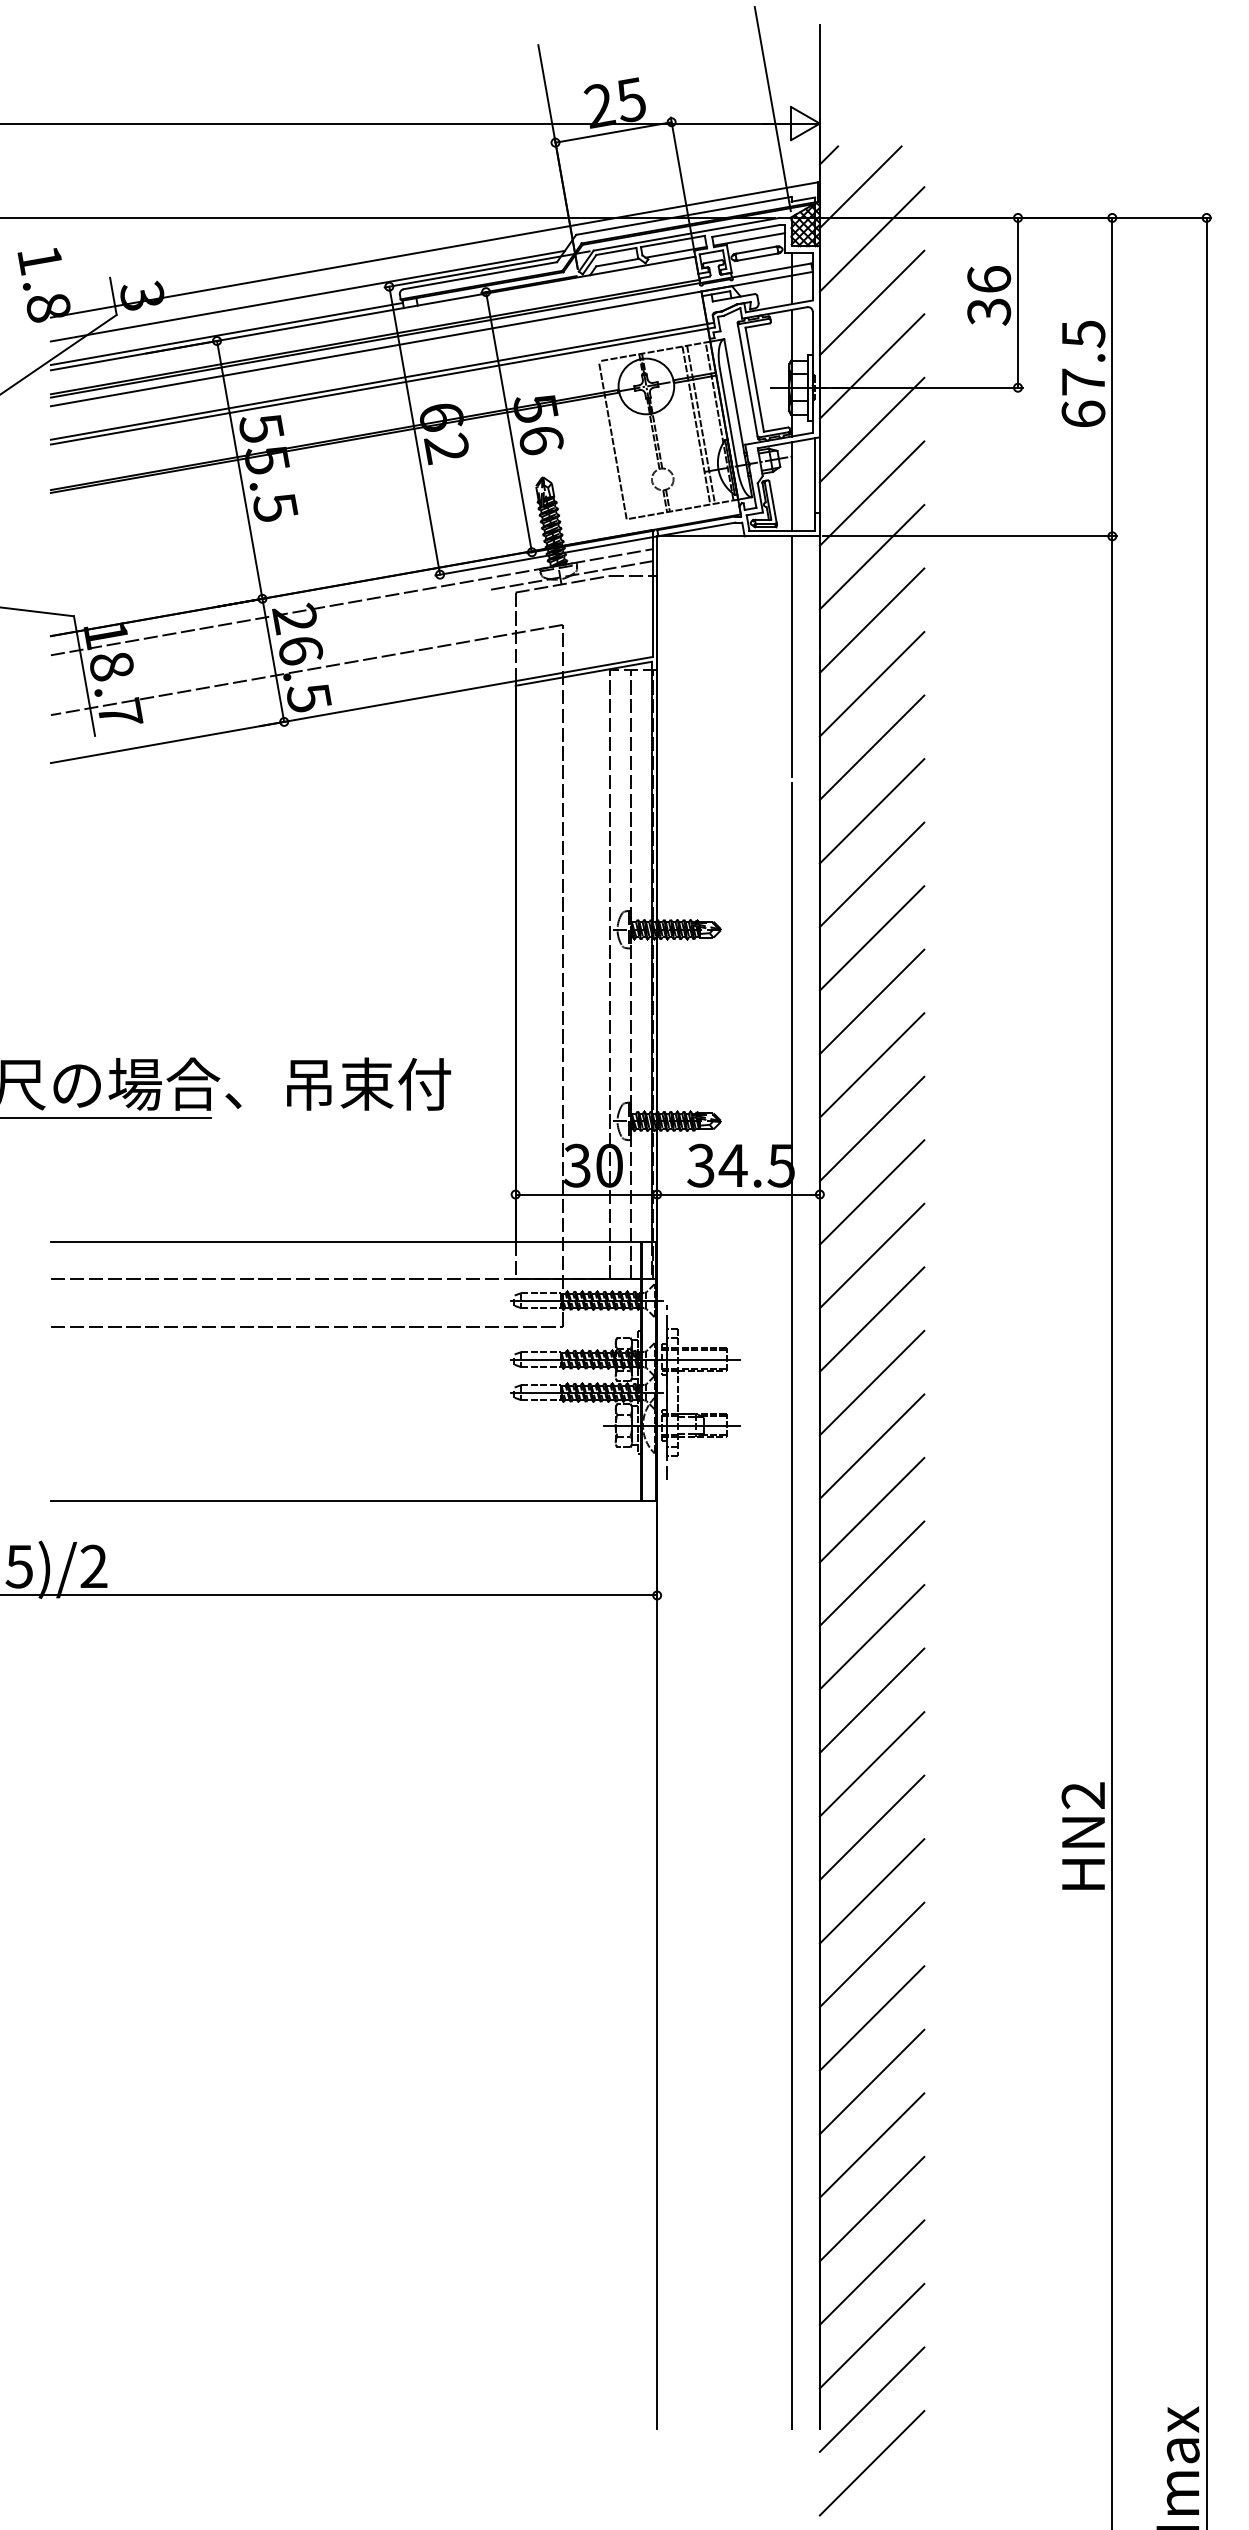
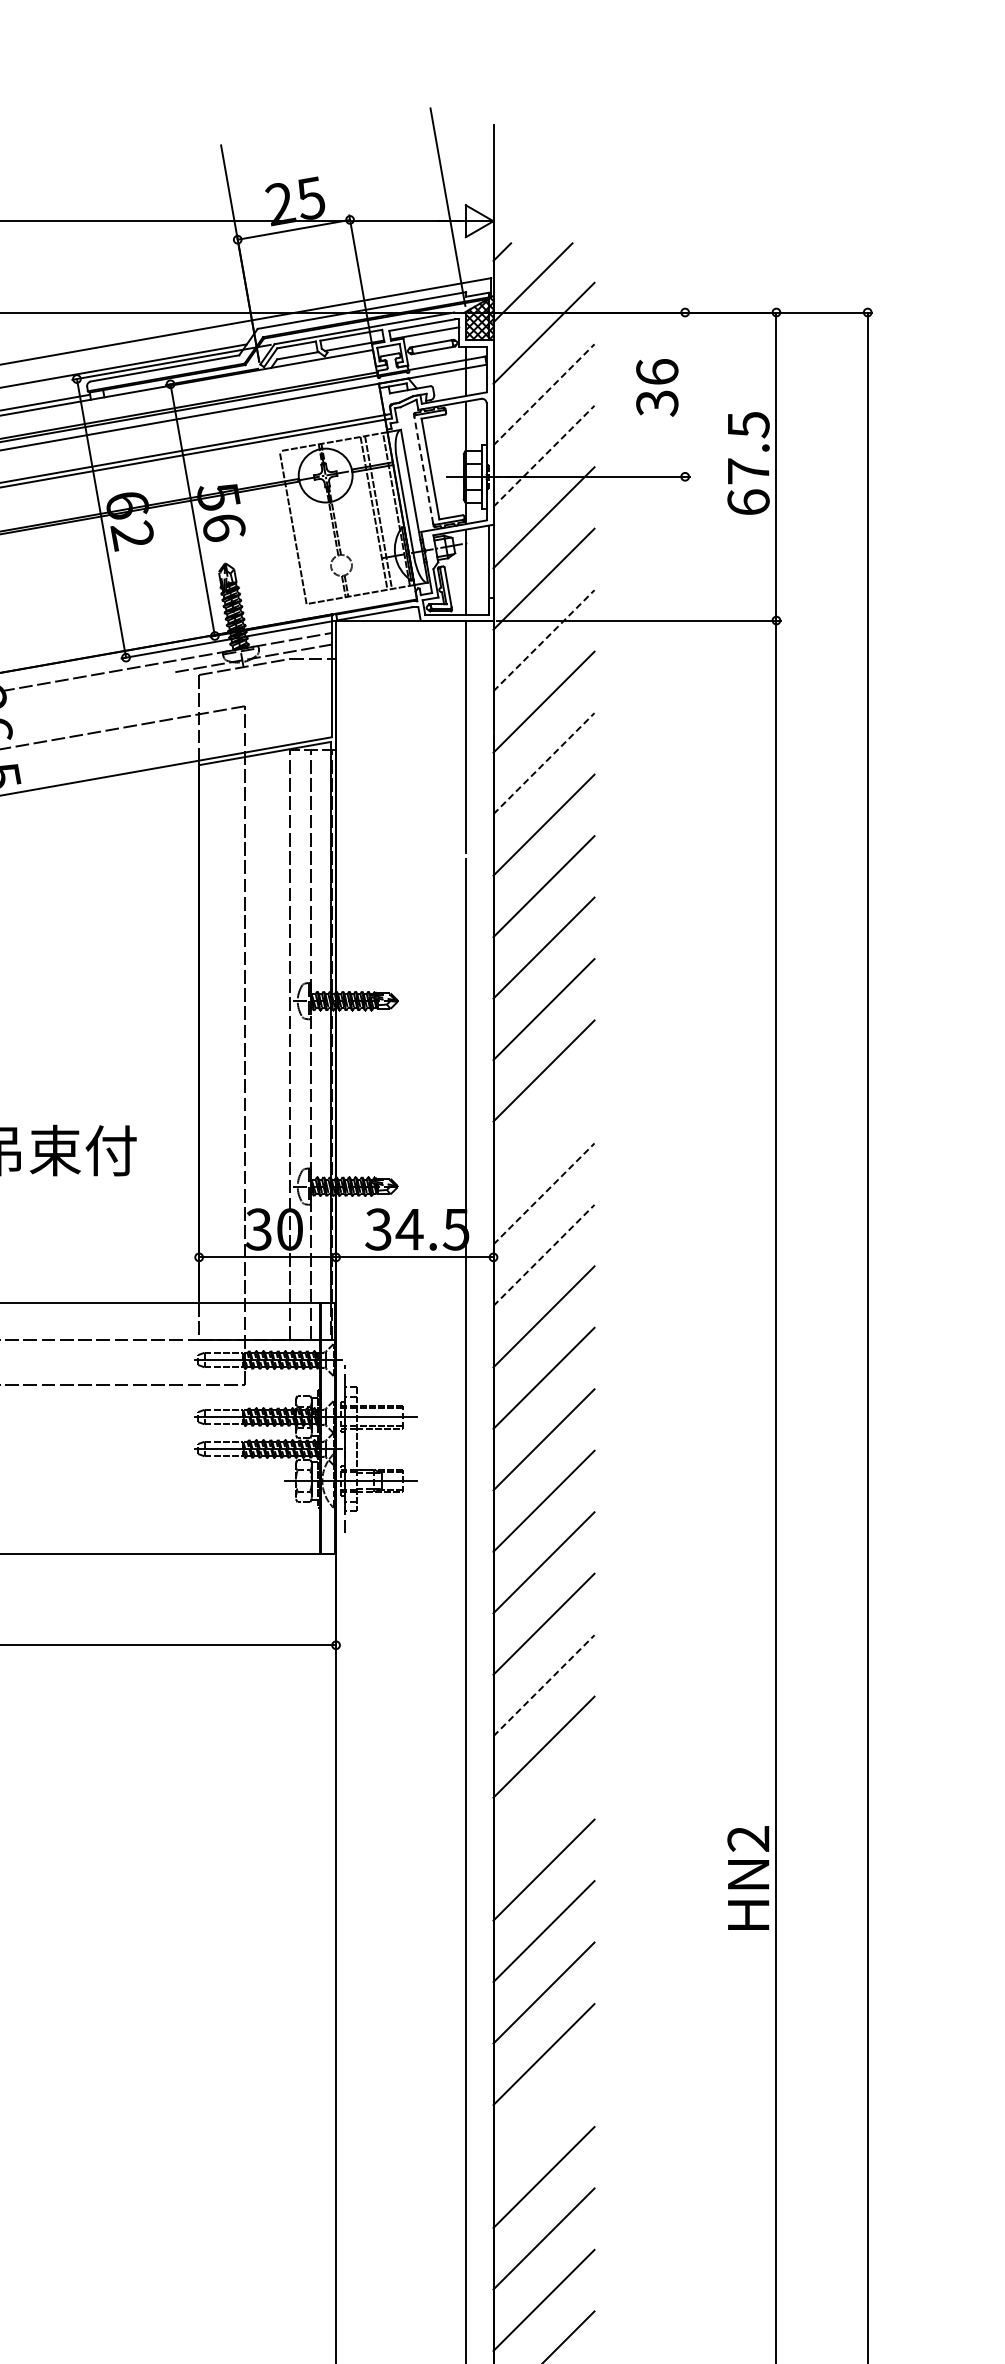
line: (872, 302) -> (544, 394), solid -> dashed
line: (1017, 302) -> (684, 394), removed
line: (872, 366) -> (544, 456), solid -> dashed
line: (747, 380) -> (423, 469), solid -> dashed
line: (872, 557) -> (544, 641), solid -> dashed
line: (872, 684) -> (544, 763), solid -> dashed
line: (871, 1065) -> (543, 1132), removed
line: (872, 1128) -> (544, 1193), solid -> dashed
line: (872, 1192) -> (544, 1255), solid -> dashed
line: (872, 1637) -> (544, 1685), solid -> dashed
line: (871, 1764) -> (543, 1808), removed
line: (871, 2081) -> (543, 2115), removed

